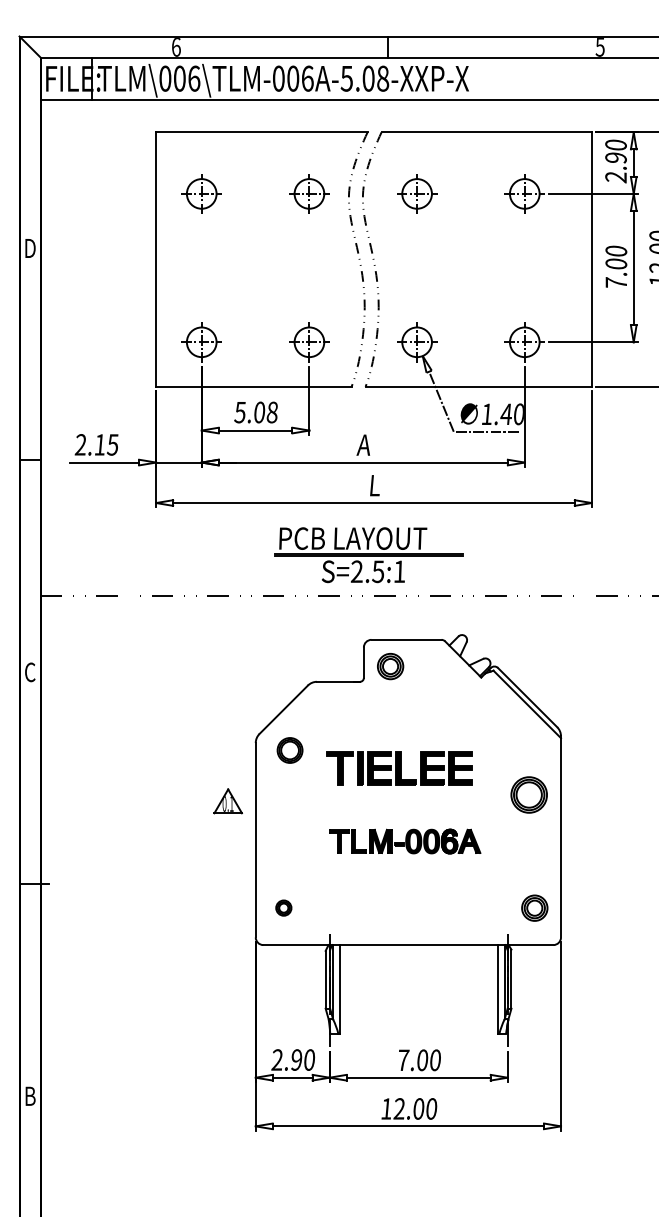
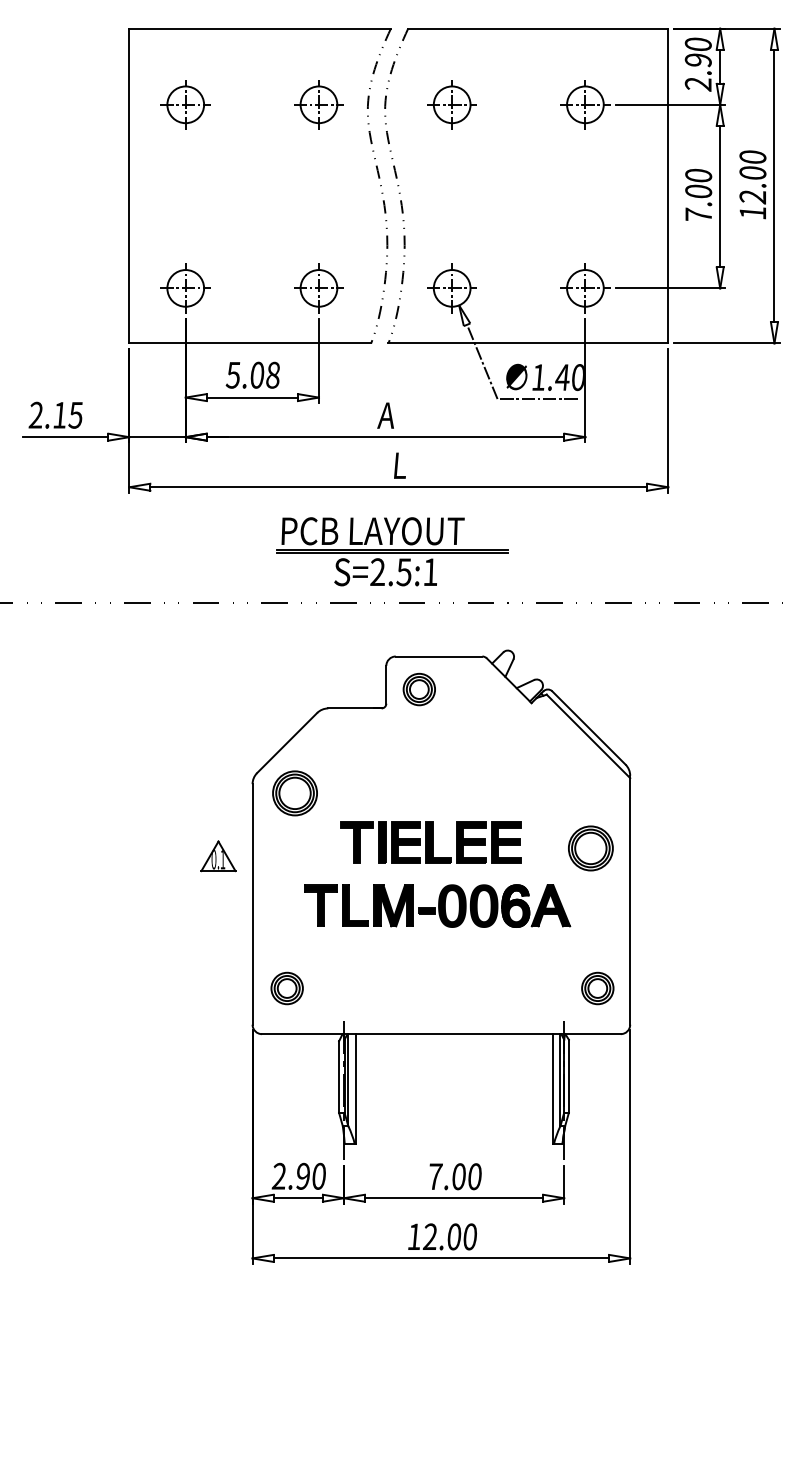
part: (289, 750) -> (294, 793), size x1.43
part: (399, 768) -> (430, 842), moved
part: (405, 841) -> (437, 905), size x1.43
part: (283, 907) -> (286, 987), size x1.67

